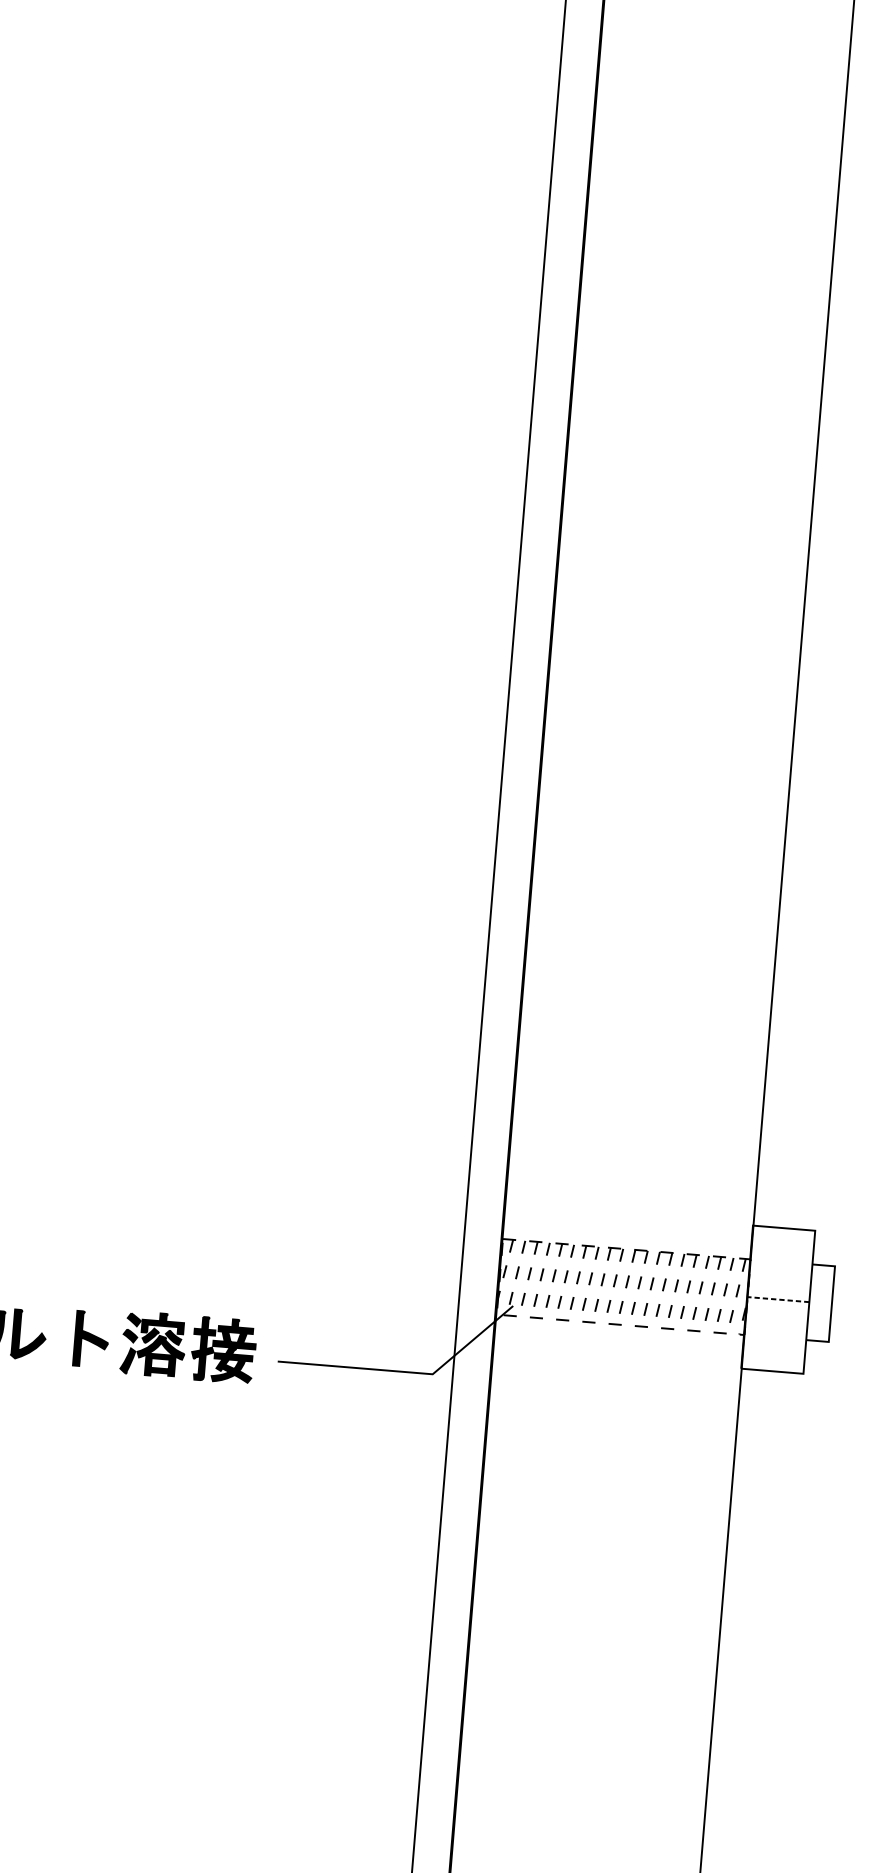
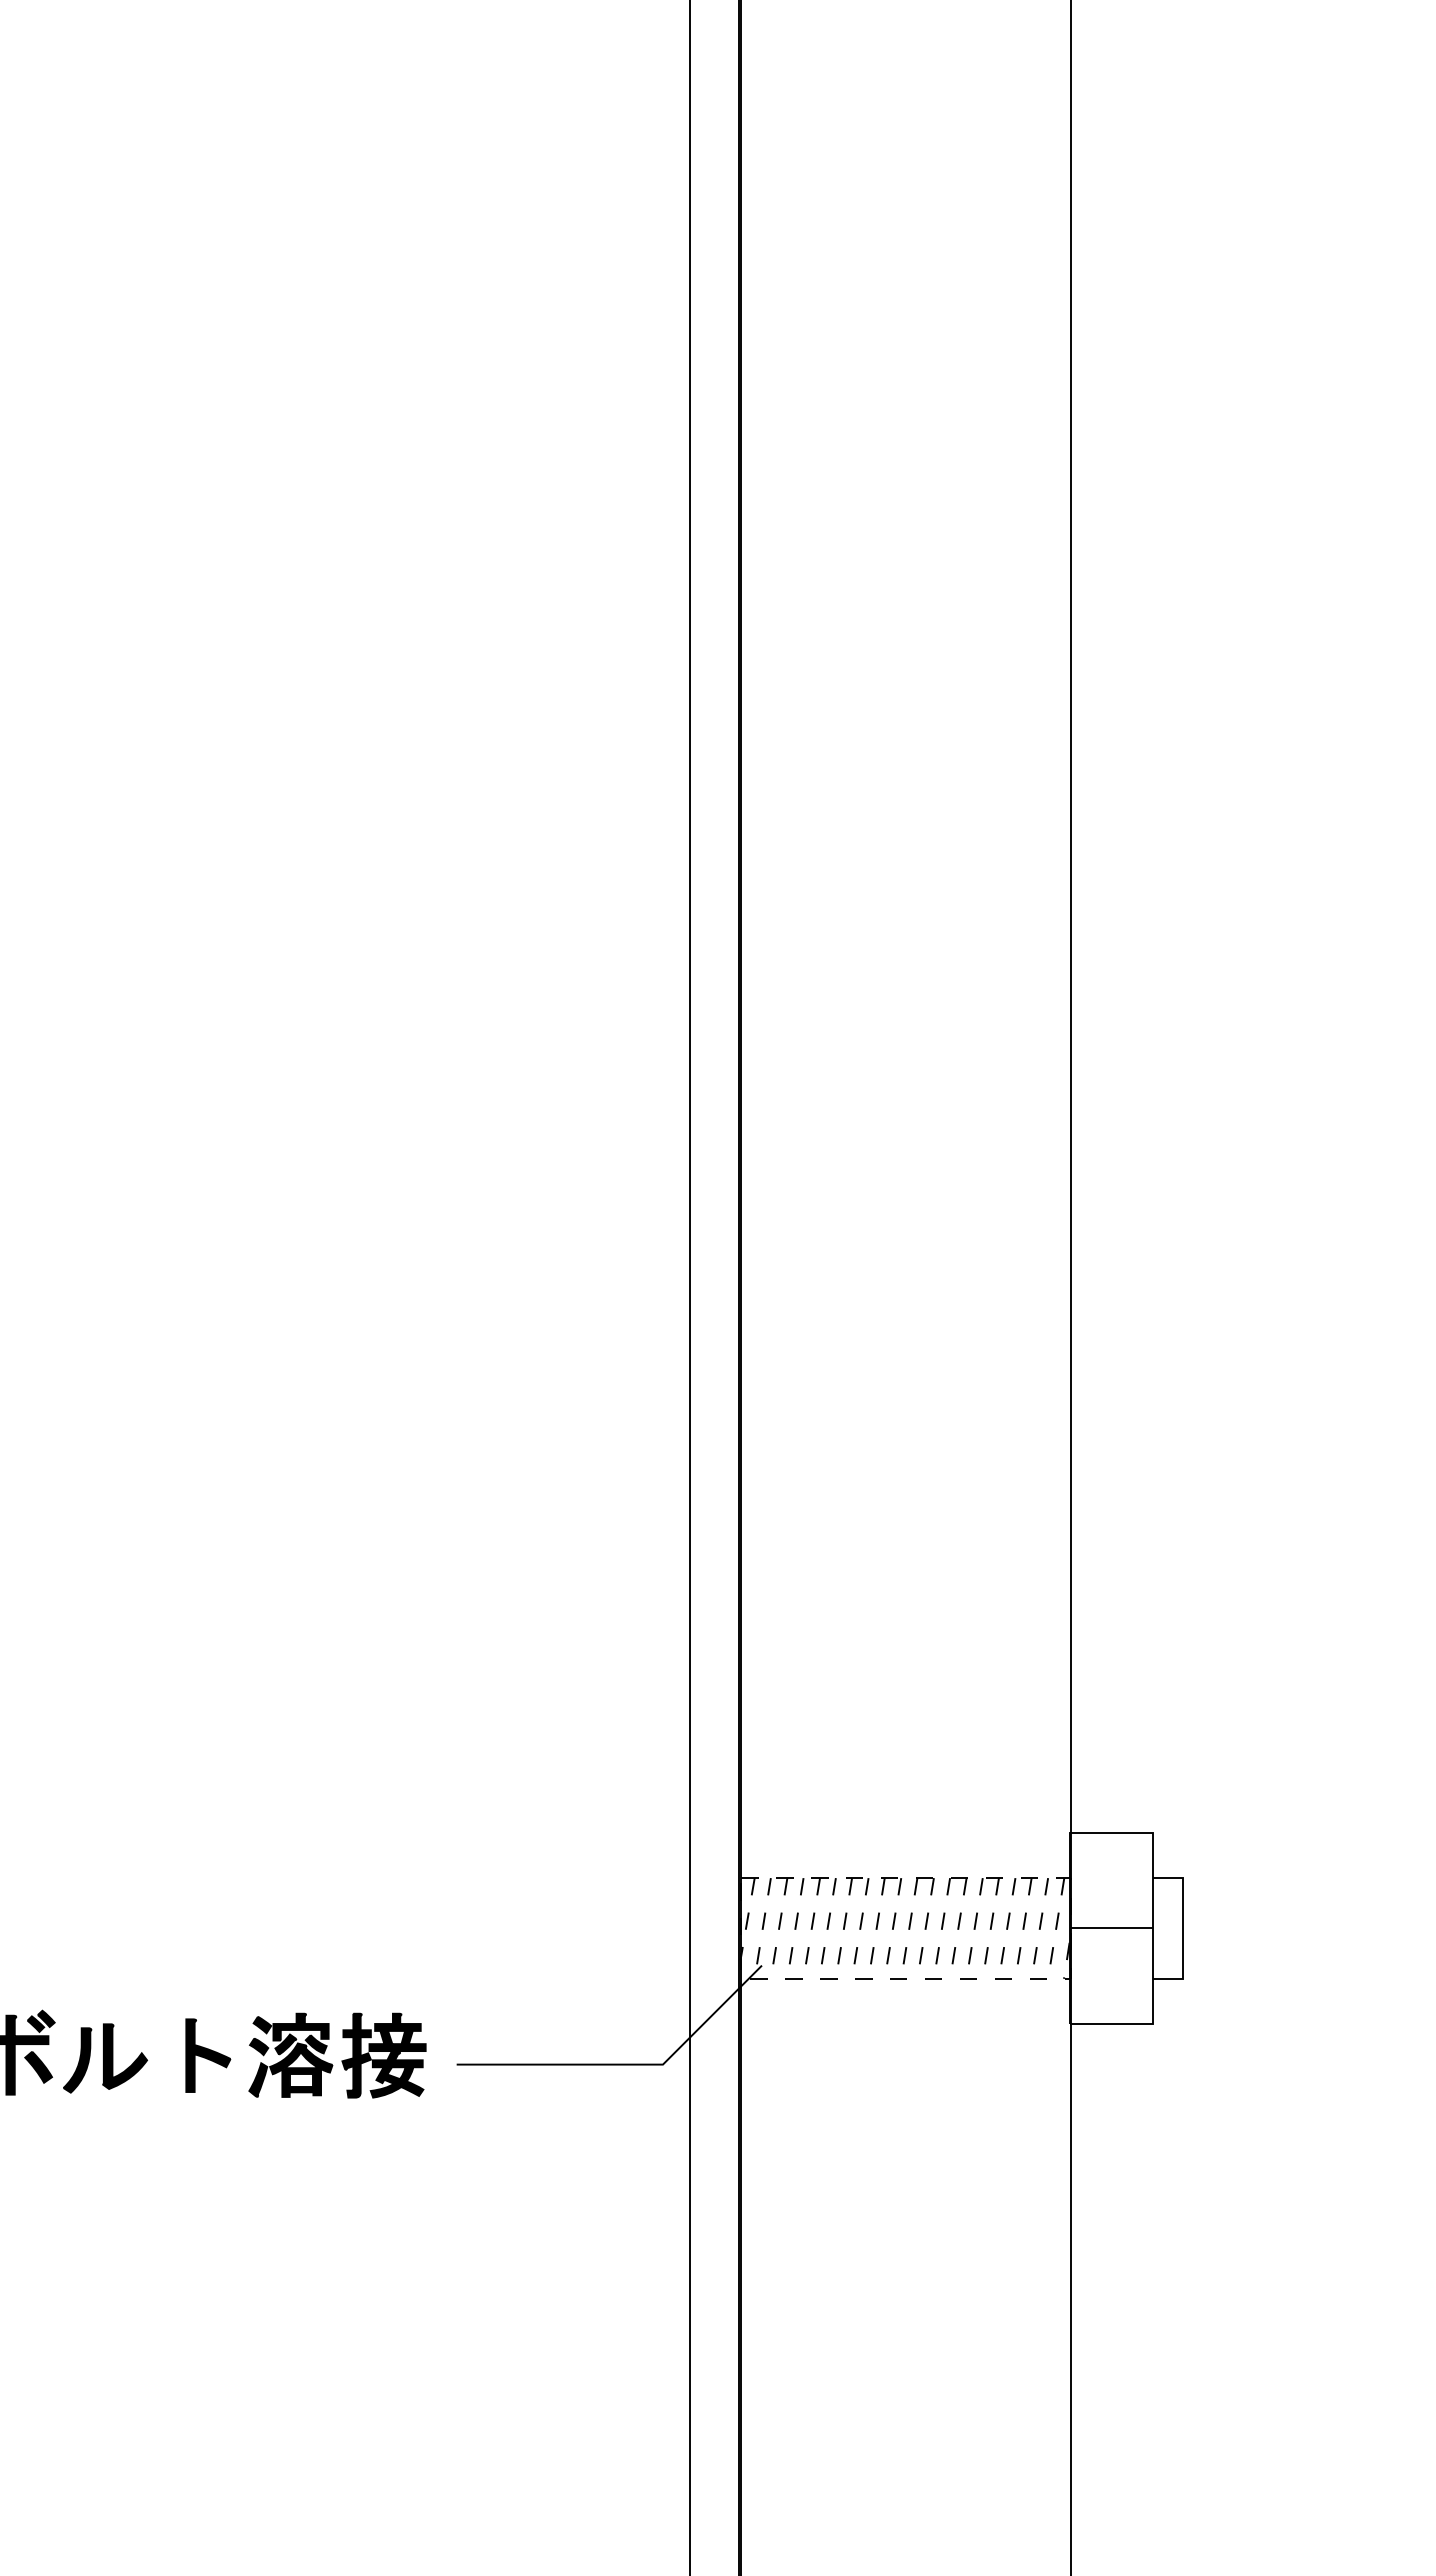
line: (778, 1299) -> (1111, 1928), dashed -> solid

